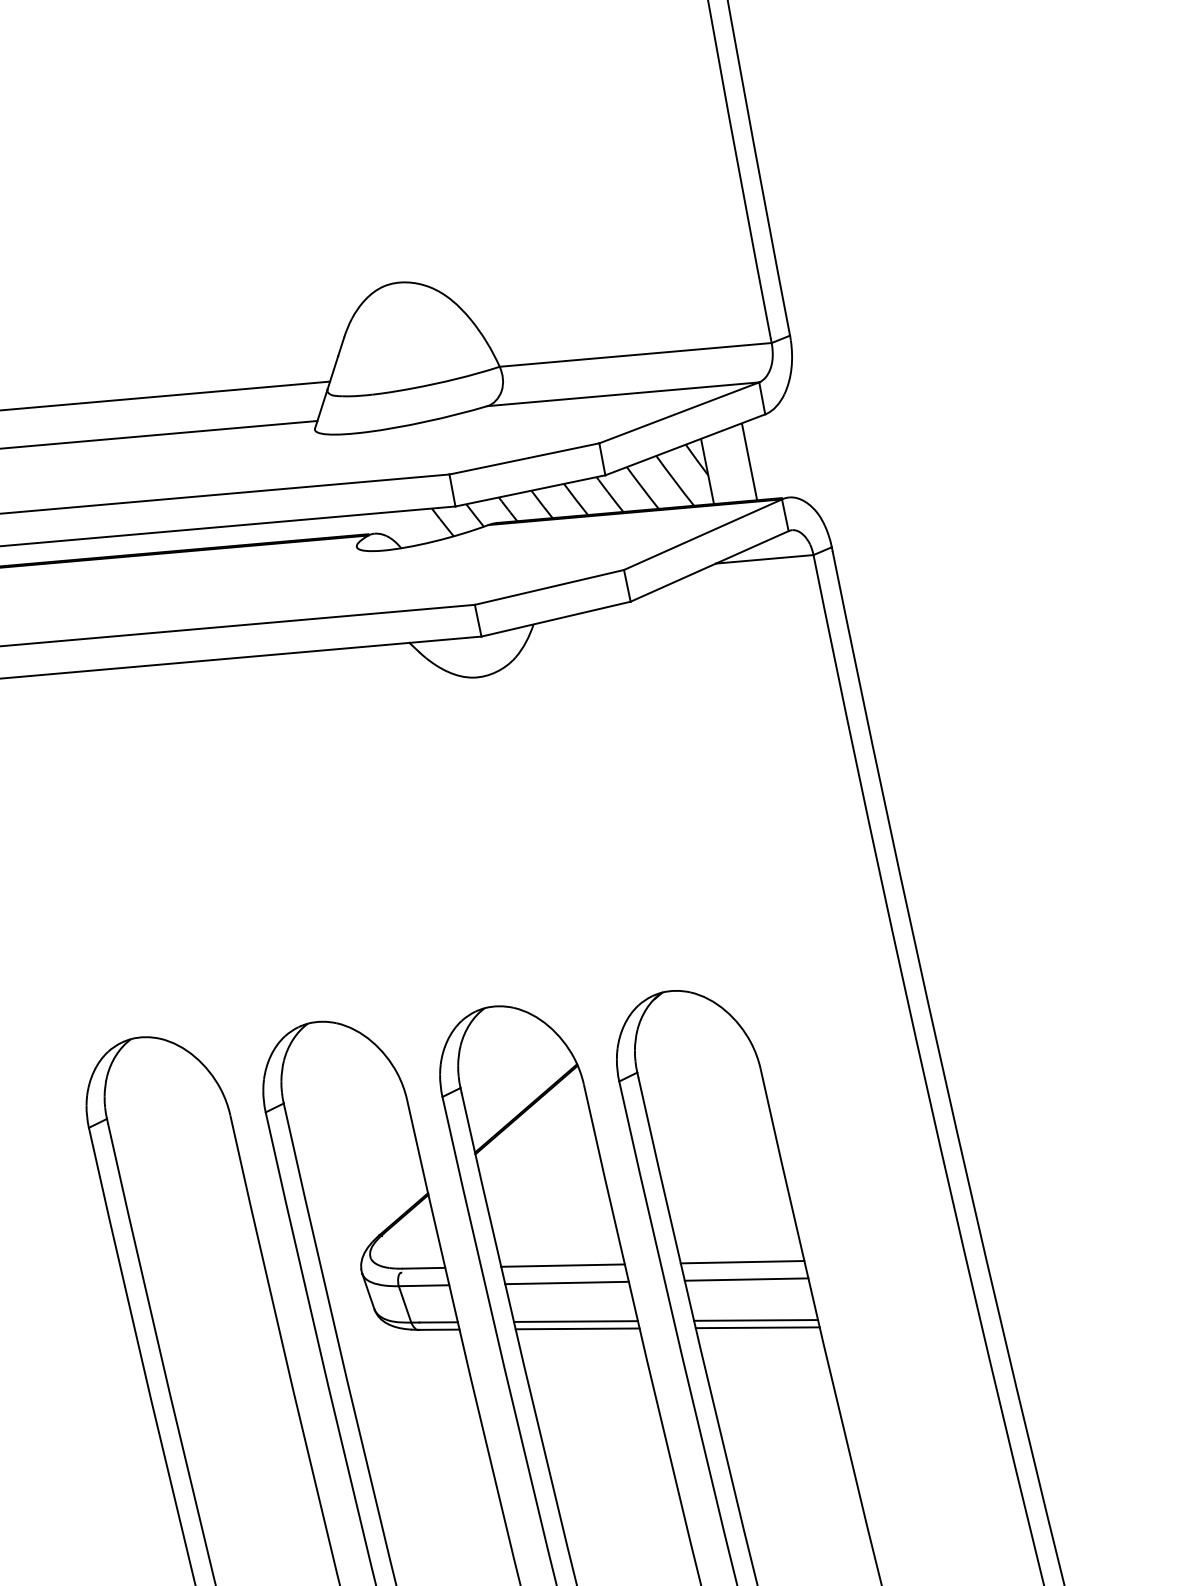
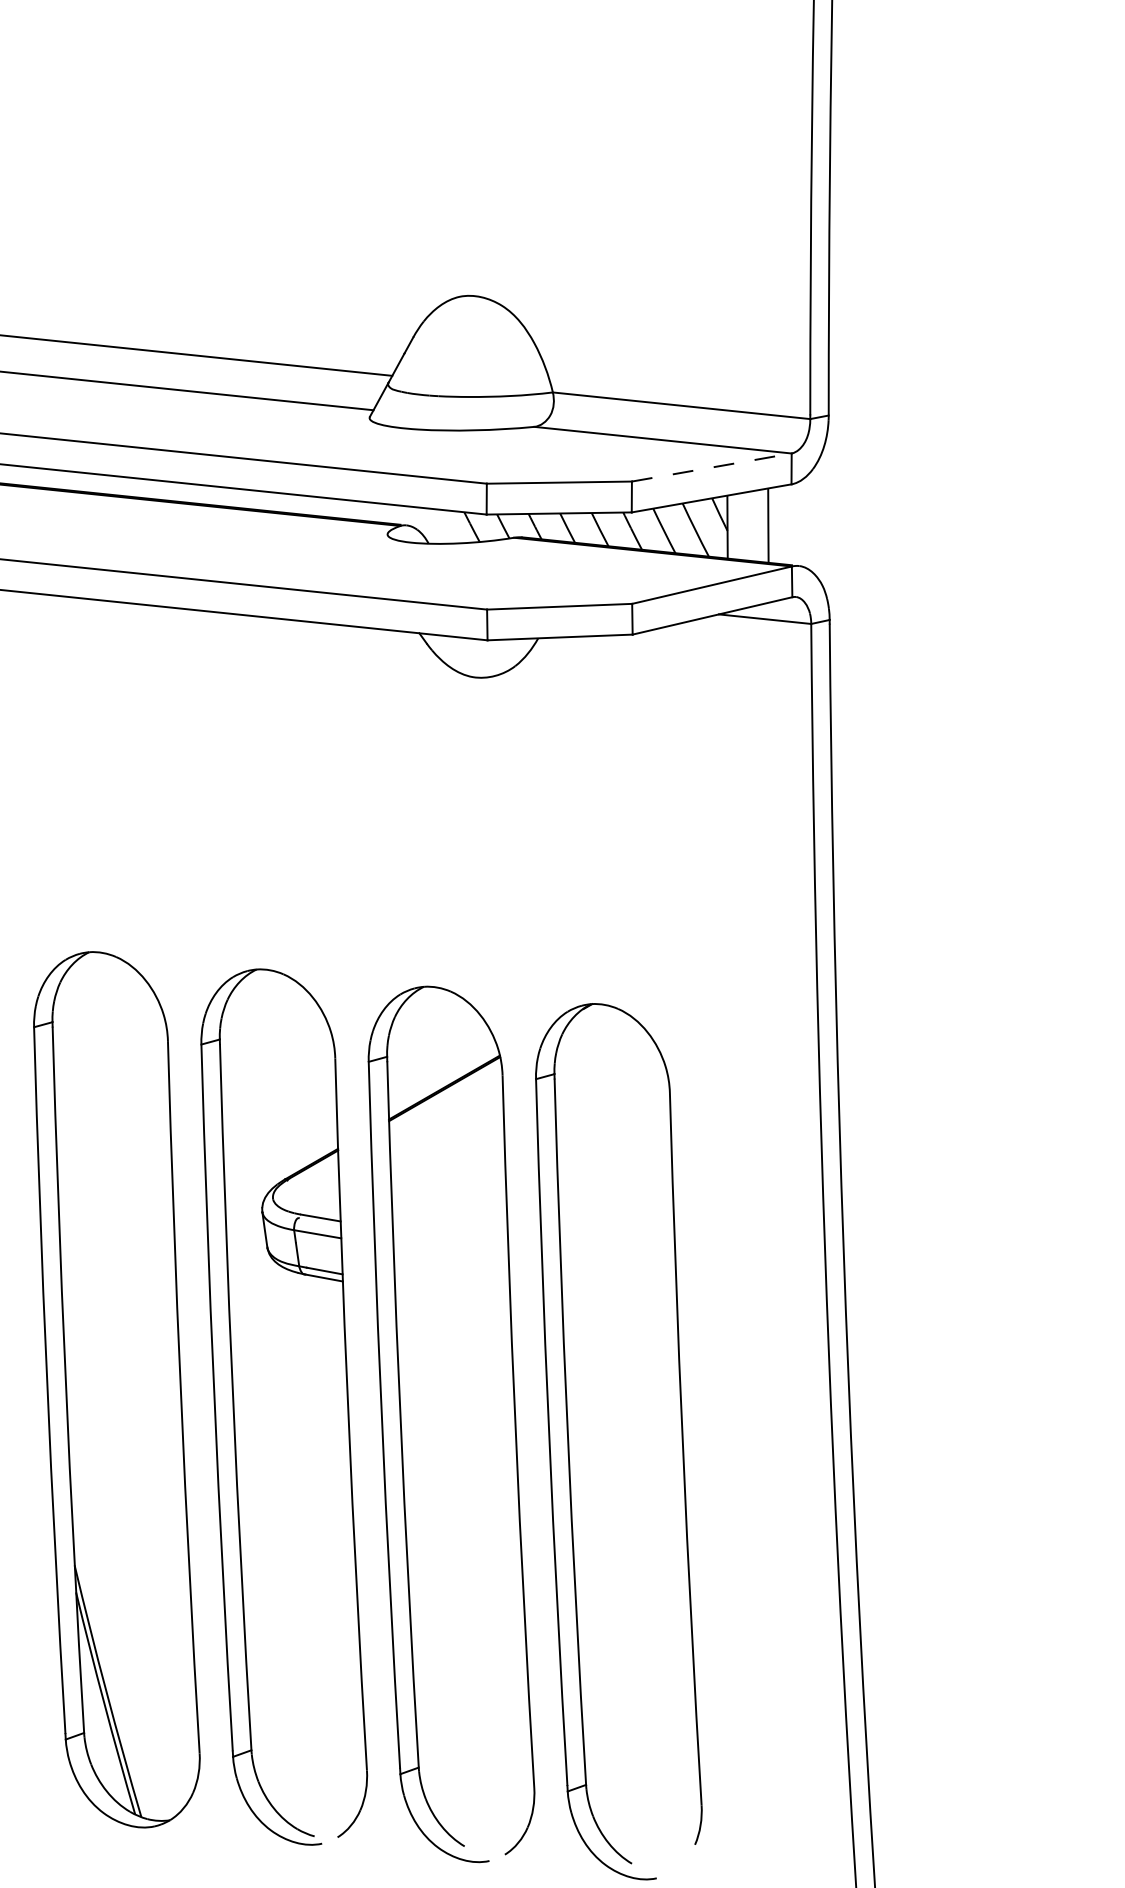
line: (680, 412) -> (712, 467), solid -> dashed
line: (742, 1262) -> (618, 1269), removed
line: (562, 1265) -> (450, 1240), removed
line: (746, 1279) -> (618, 1286), removed
line: (567, 1283) -> (451, 1257), removed
line: (755, 1319) -> (620, 1325), removed
line: (575, 1321) -> (452, 1294), removed
line: (757, 1327) -> (620, 1332), removed
line: (577, 1328) -> (452, 1301), removed

